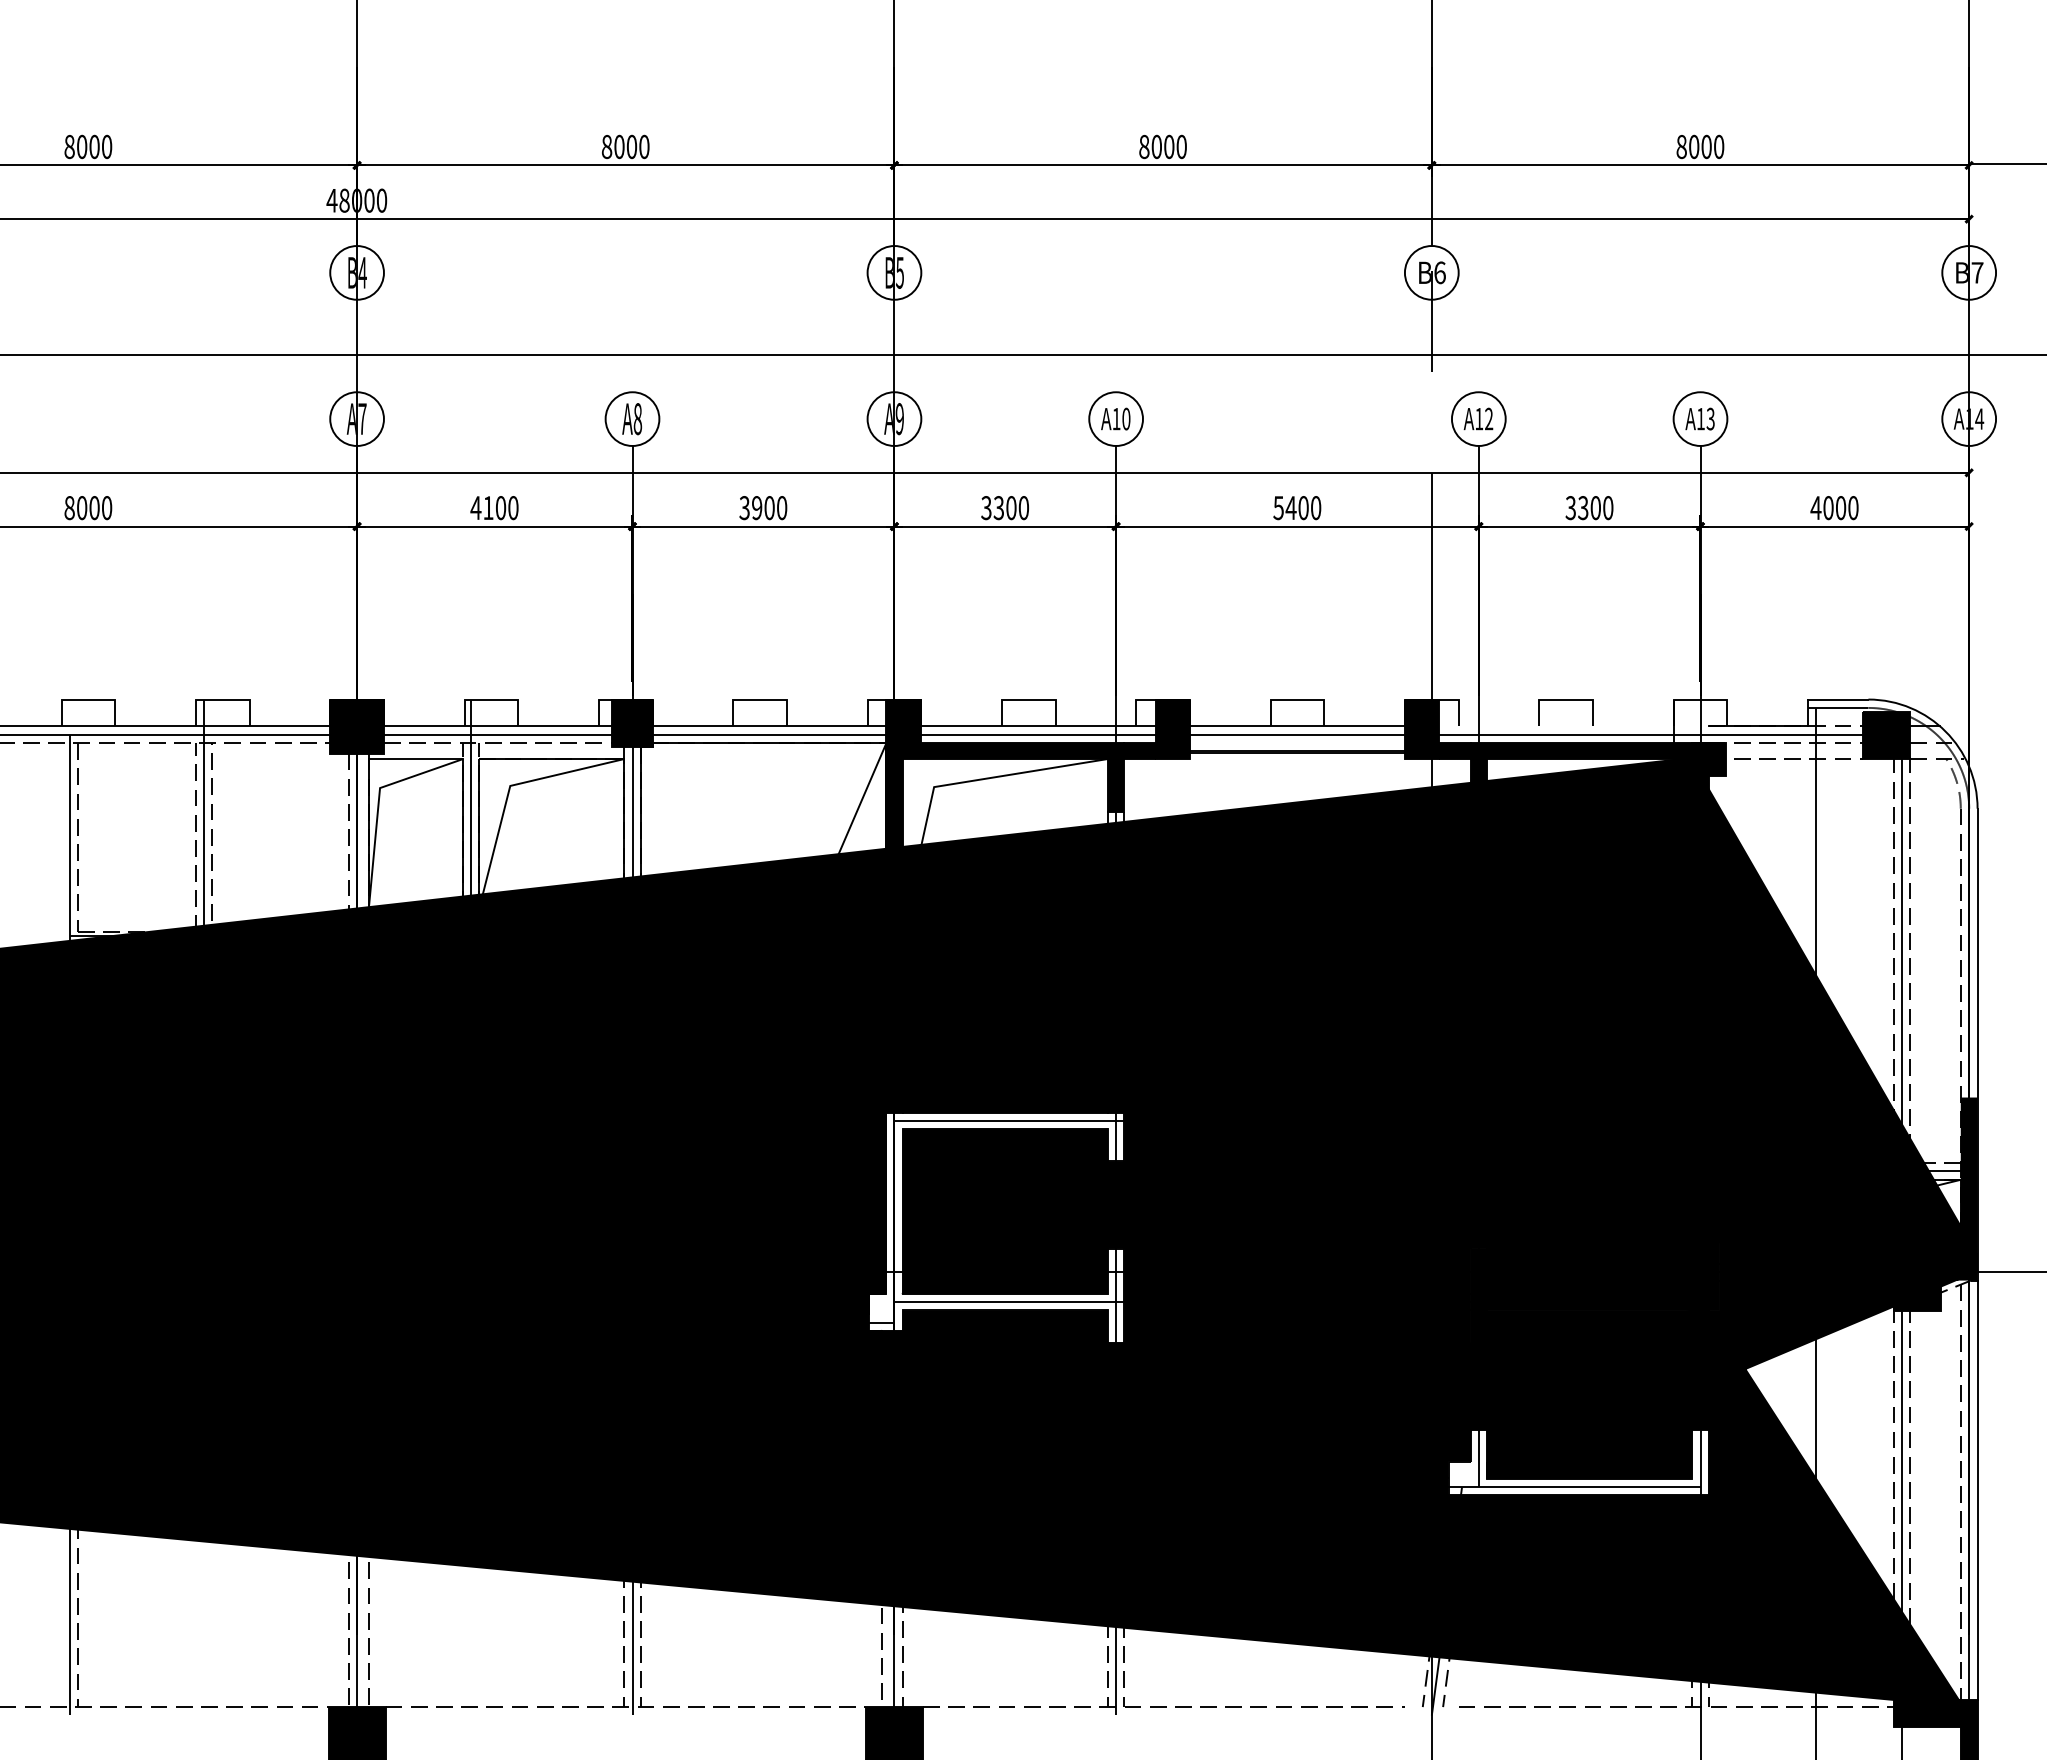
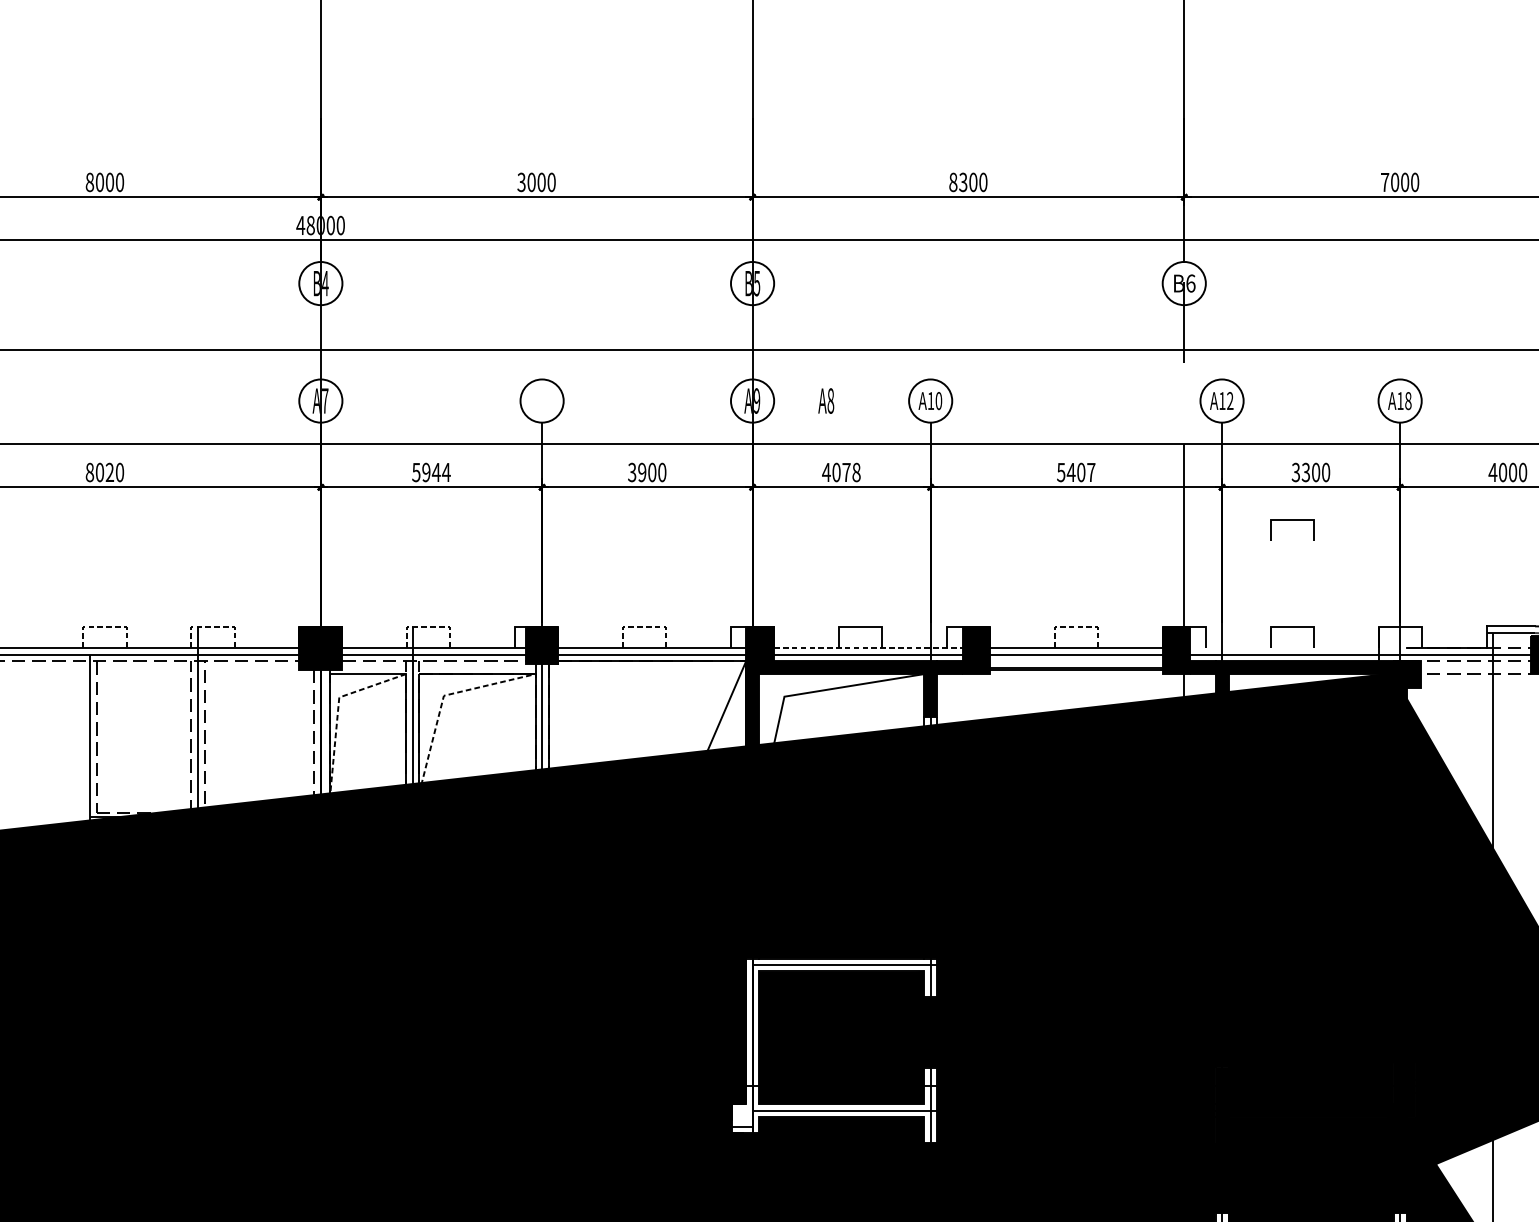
text: (606, 146) -> (521, 182), 8000 -> 3000
text: (1156, 146) -> (963, 182), 8000 -> 8300
text: (1681, 147) -> (1384, 182), 8000 -> 7000
text: (1710, 418) -> (1408, 400), A13 -> A18
text: (631, 419) -> (825, 401), moved
text: (94, 508) -> (109, 472), 8000 -> 8020
text: (494, 508) -> (431, 472), 4100 -> 5944
text: (1004, 508) -> (840, 472), 3300 -> 4078
text: (1316, 508) -> (1091, 472), 5400 -> 5407
line: (1565, 567) -> (1291, 520), added
line: (88, 699) -> (105, 626), solid -> dashed
line: (222, 699) -> (212, 626), solid -> dashed
line: (491, 699) -> (428, 626), solid -> dashed
line: (760, 699) -> (644, 626), solid -> dashed
line: (1297, 699) -> (1076, 626), solid -> dashed
line: (1038, 726) -> (868, 648), solid -> dashed
line: (509, 789) -> (443, 698), solid -> dashed
line: (378, 803) -> (338, 709), solid -> dashed

